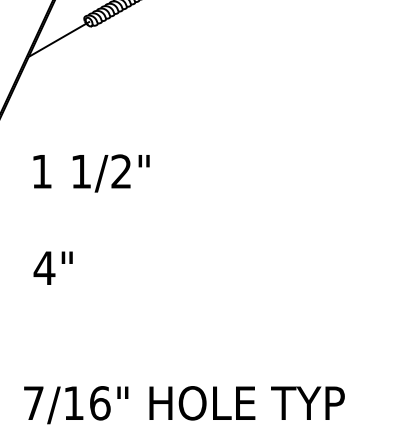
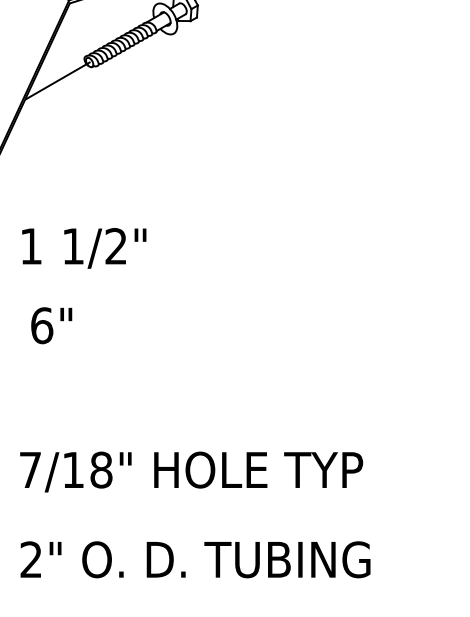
text: (91, 173) -> (84, 248), moved
text: (44, 268) -> (41, 325), 4" -> 6"
text: (100, 402) -> (101, 469), 7/16" -> 7/18"

